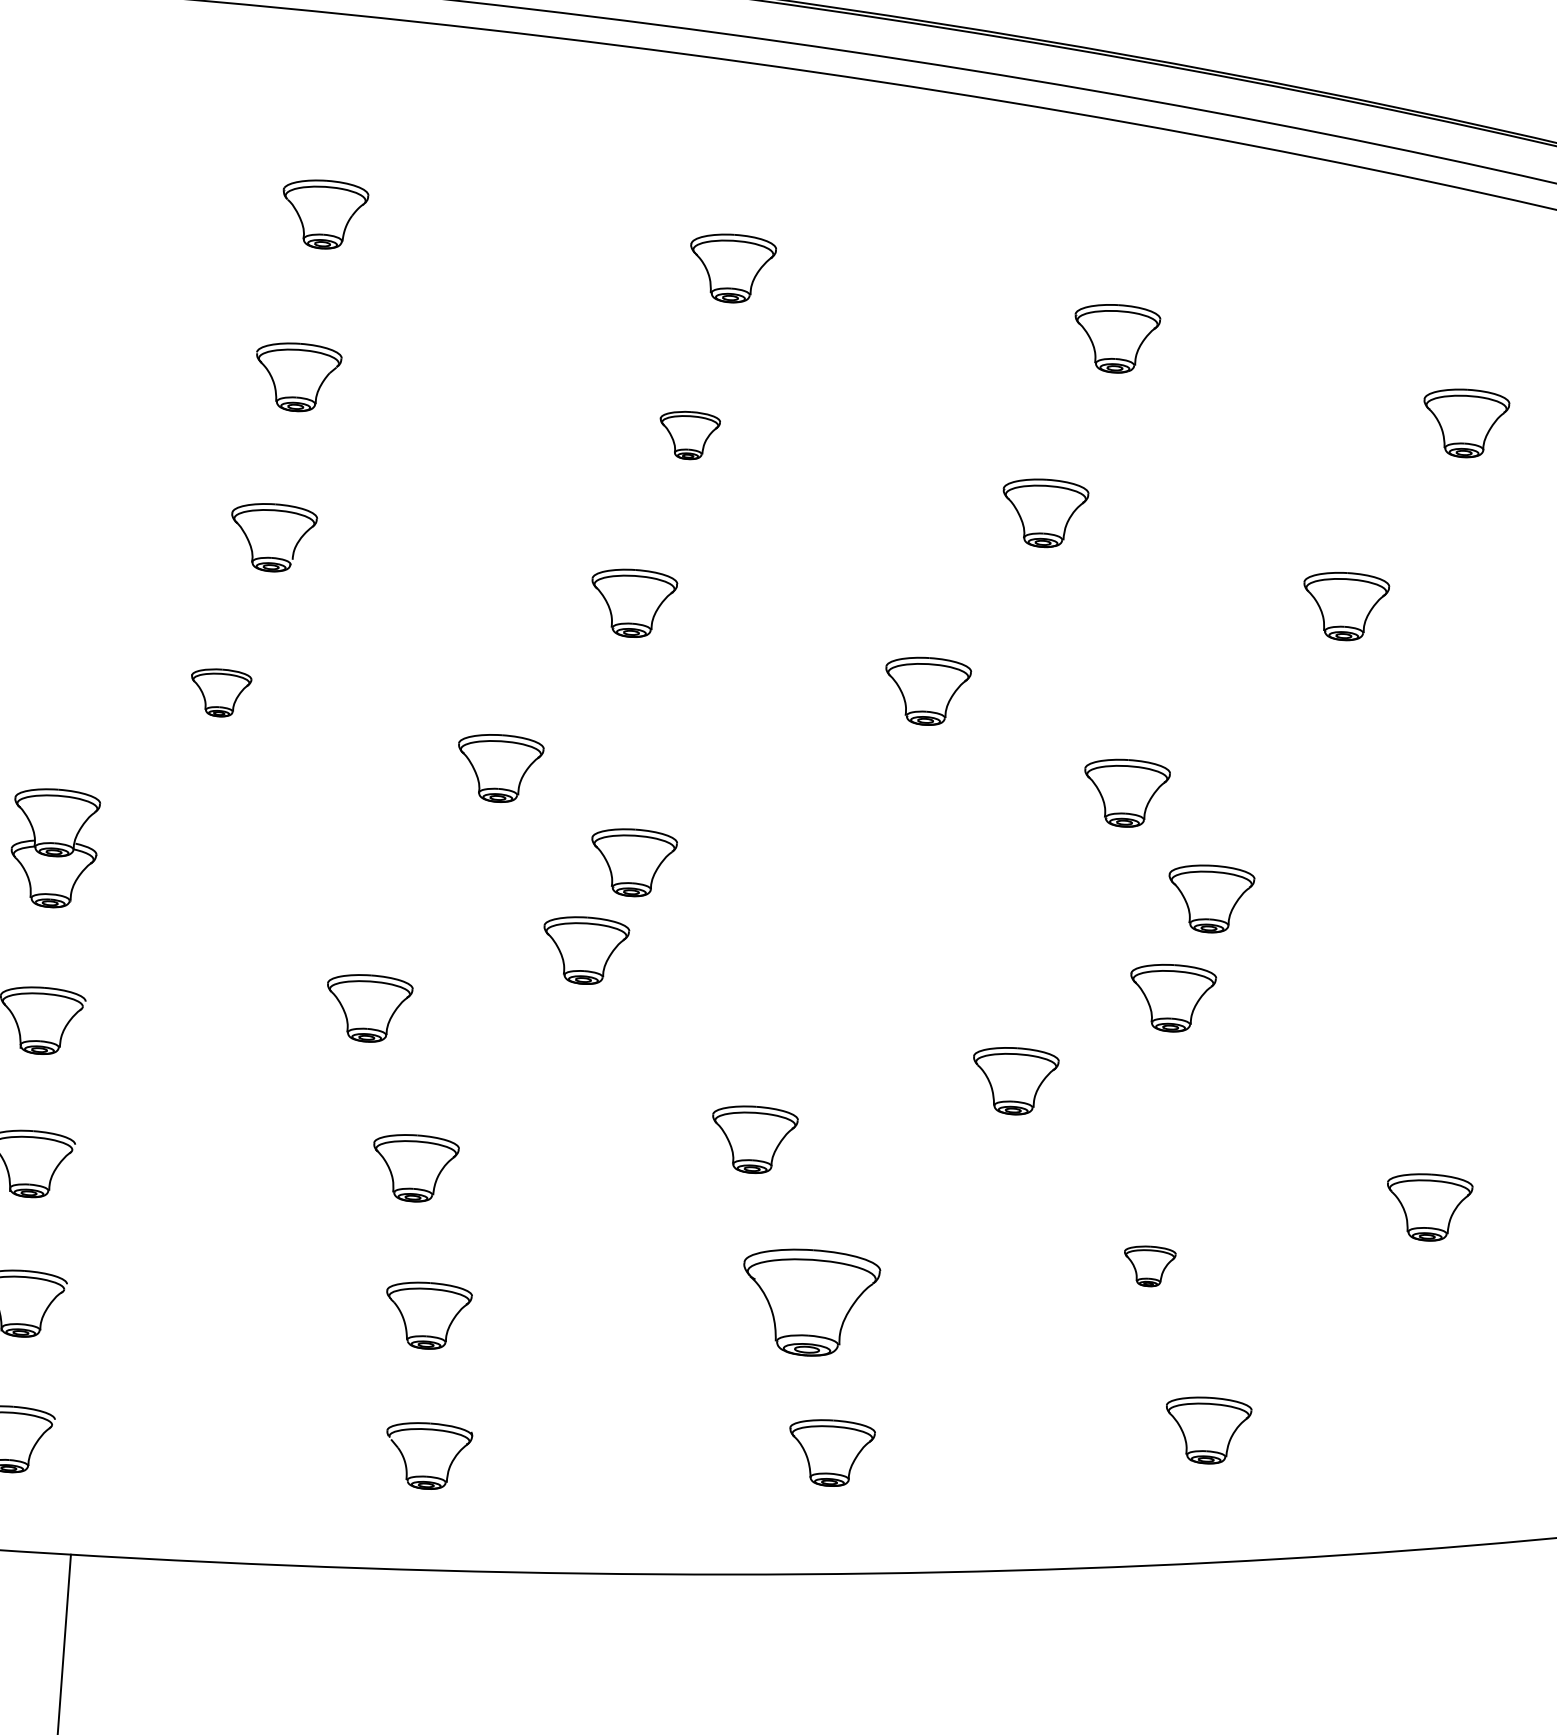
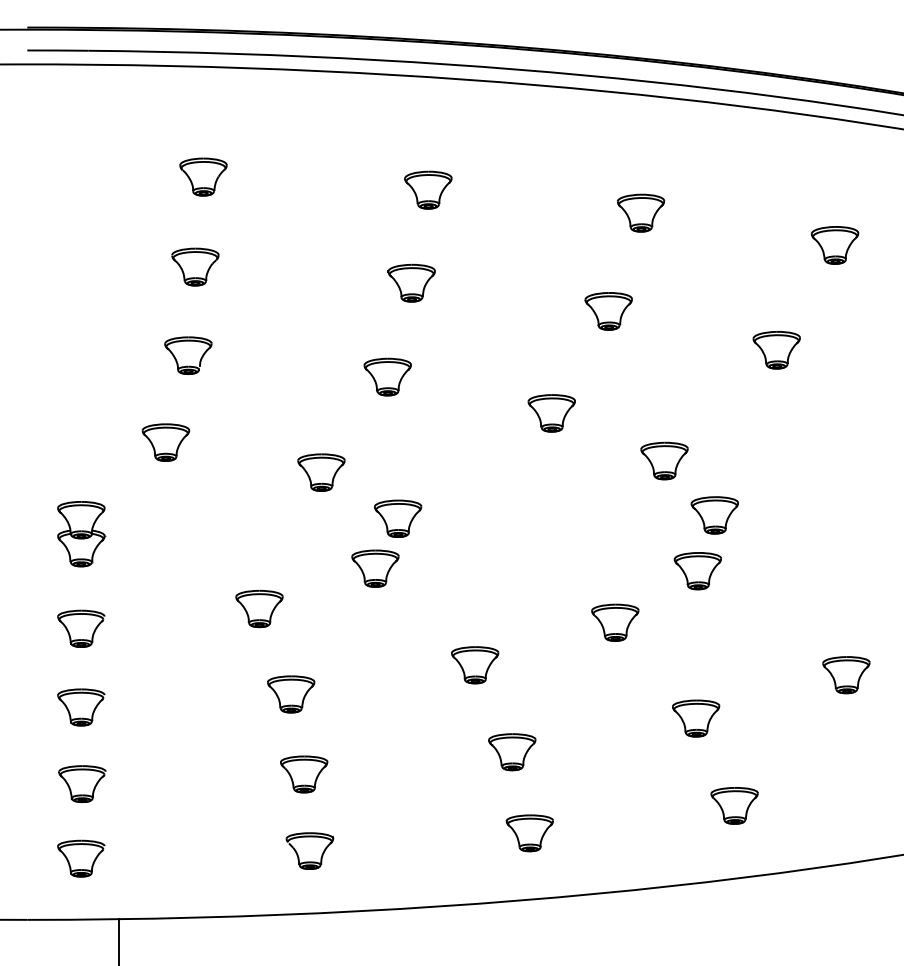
part: (689, 434) -> (411, 282), size x1.43
part: (219, 692) -> (165, 442), size x1.43
part: (1149, 1266) -> (696, 718), size x1.67
part: (810, 1303) -> (512, 752), size x0.62

